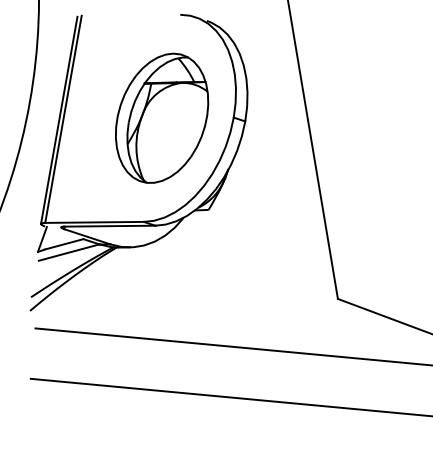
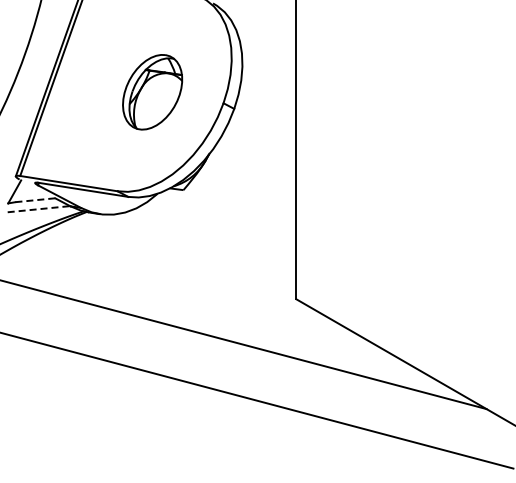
part: (161, 118) -> (152, 92), size x0.6
line: (64, 244) -> (35, 200), solid -> dashed
line: (69, 252) -> (39, 209), solid -> dashed

